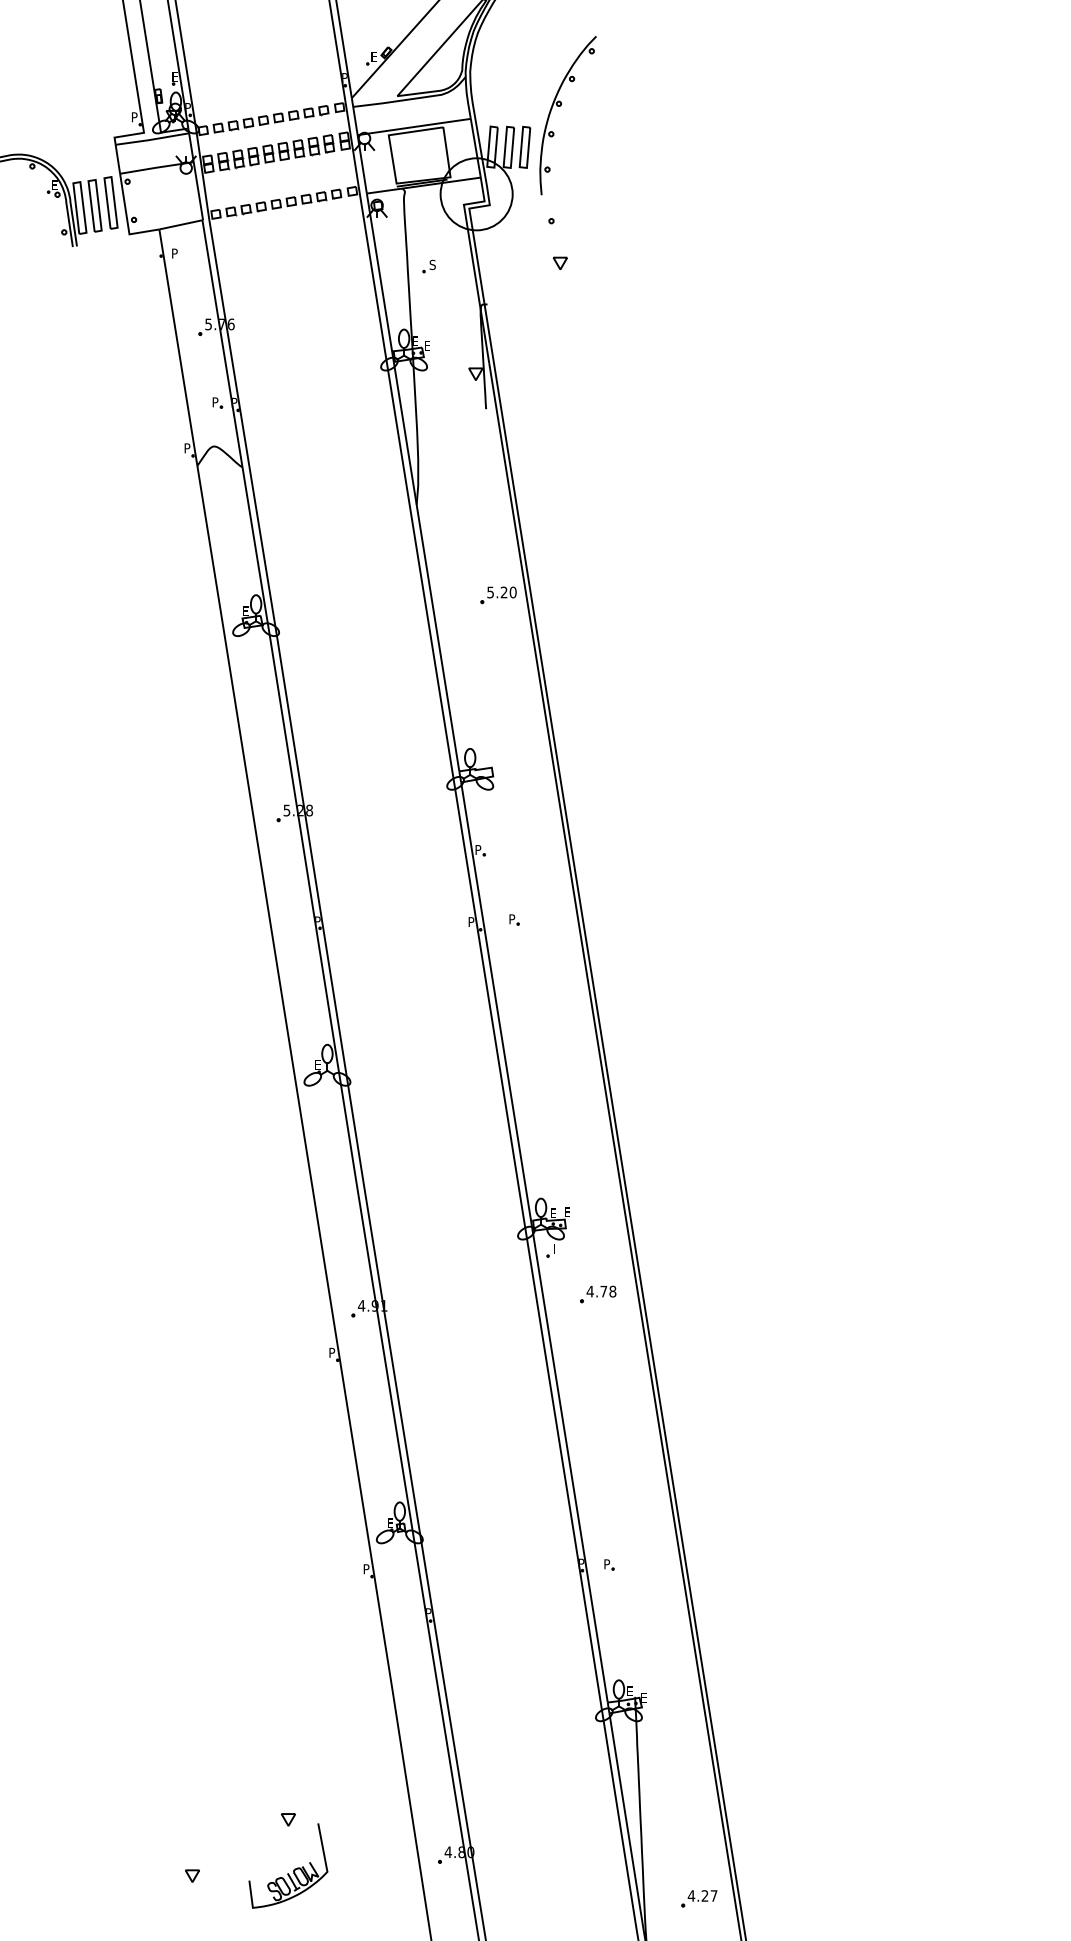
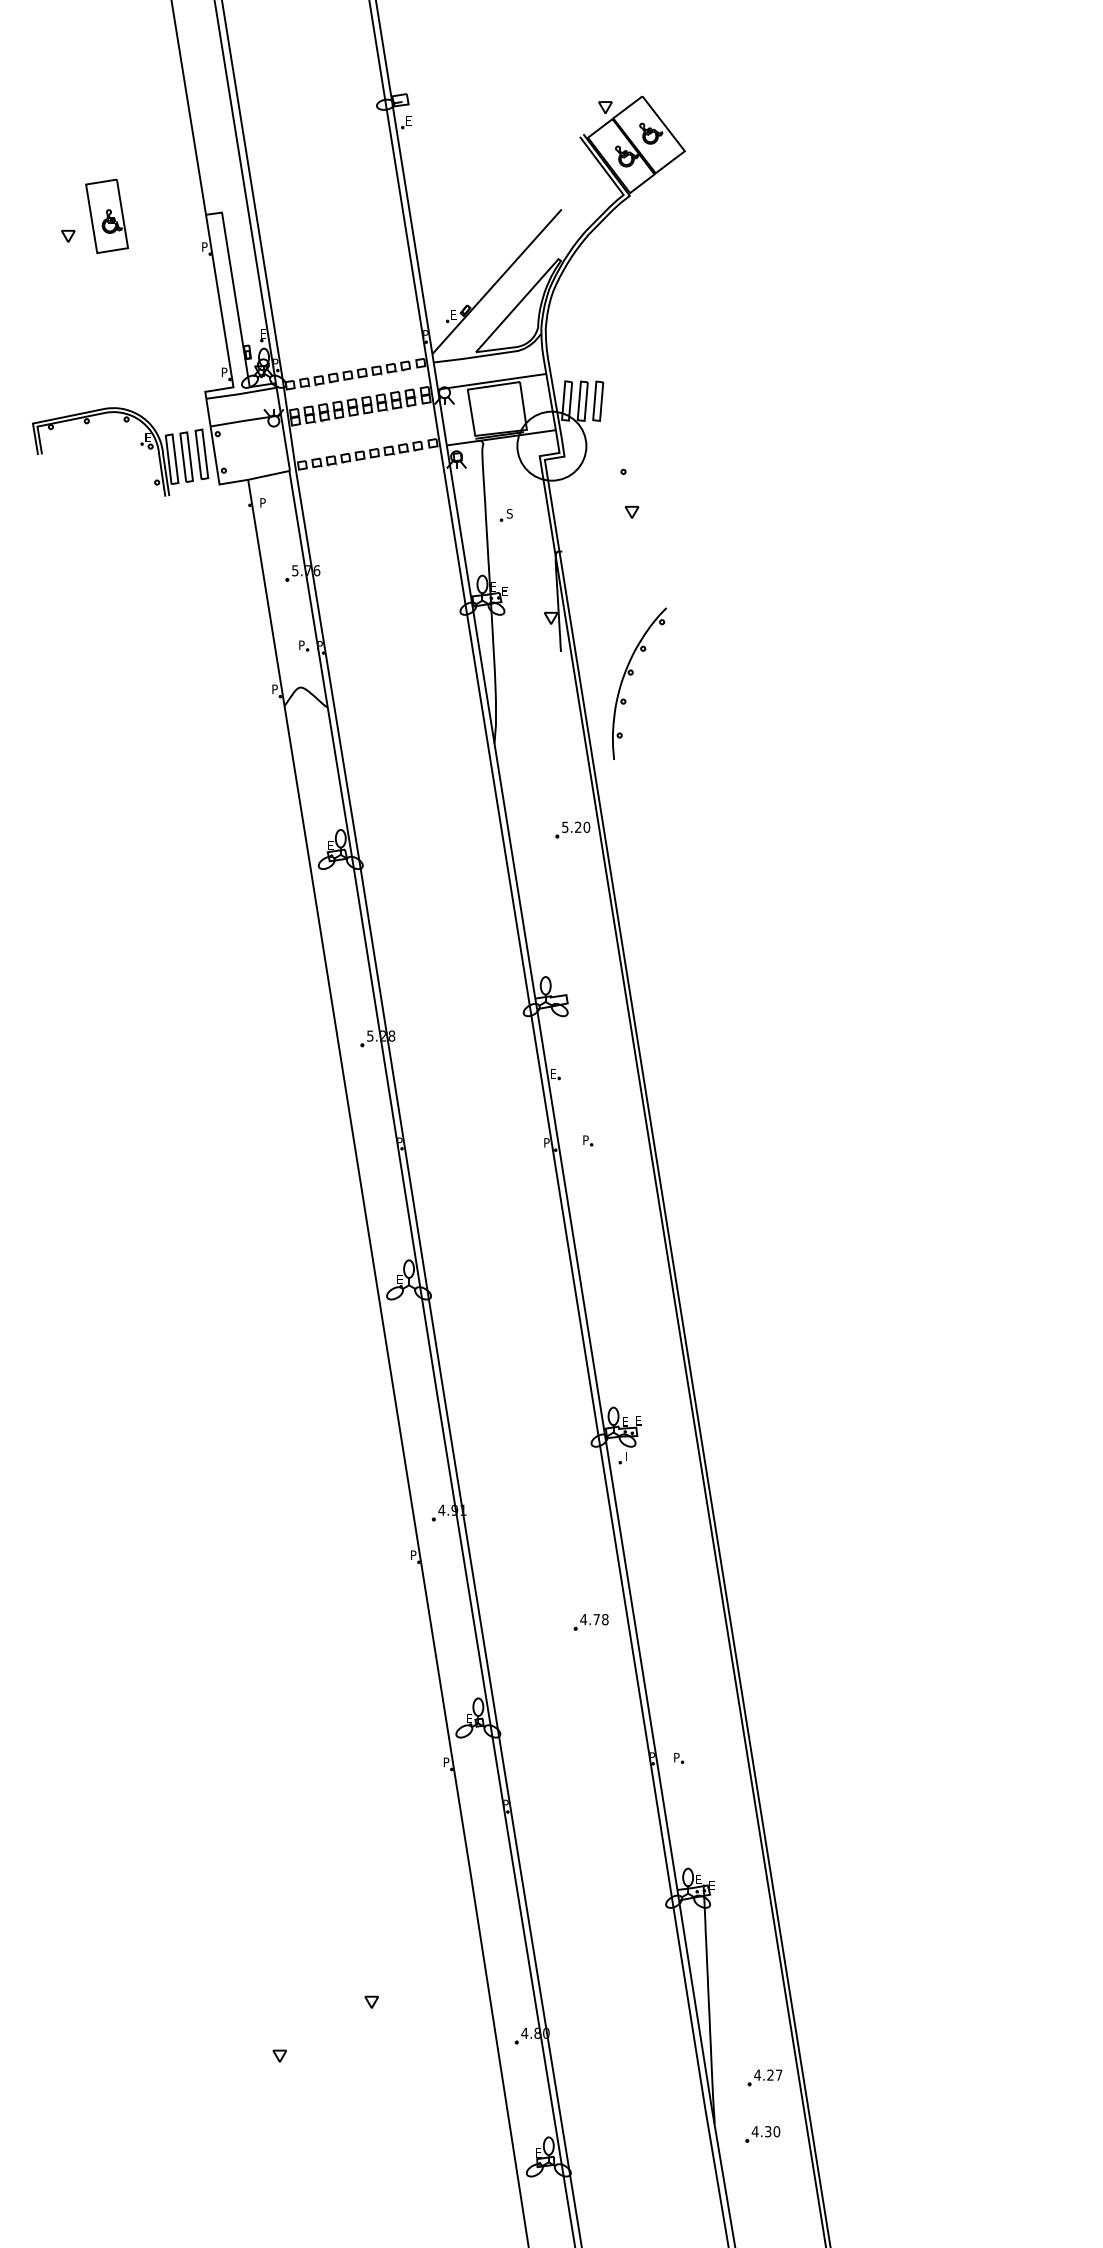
part: (560, 106) -> (632, 675), moved
text: (478, 849) -> (553, 1073), P -> E
part: (597, 1294) -> (590, 1622), moved
part: (293, 1870) -> (376, 2050), removed

